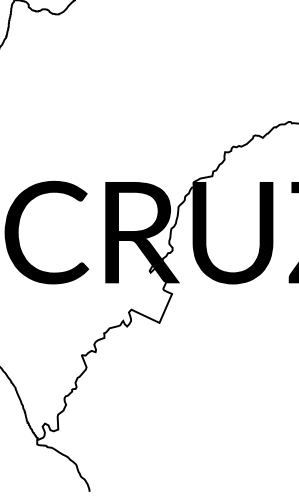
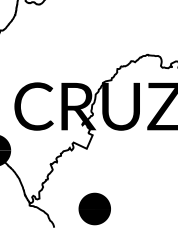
part: (175, 450) -> (94, 208), added

